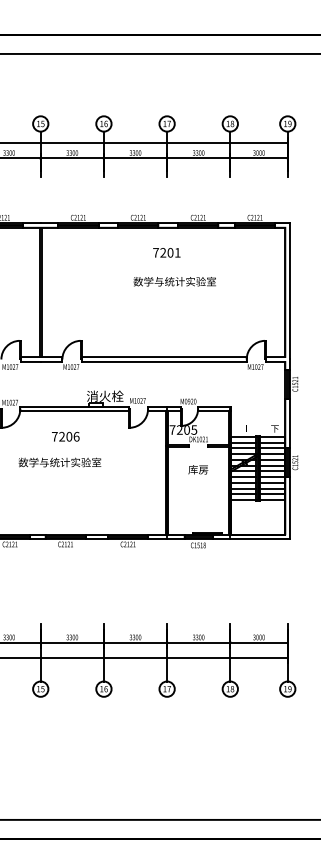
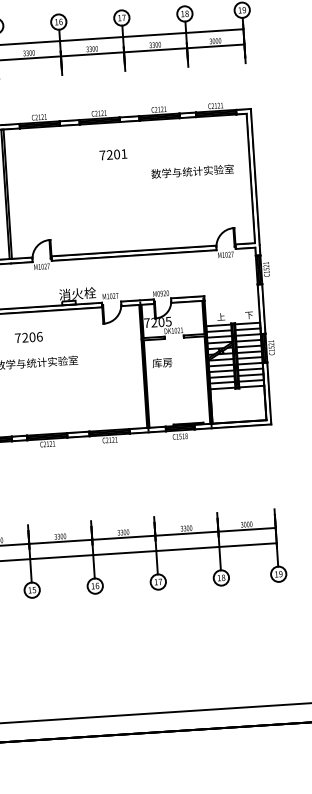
text: (166, 252) -> (113, 154), moved
text: (174, 281) -> (192, 171), moved
text: (65, 436) -> (28, 337), moved
text: (198, 469) -> (162, 362), moved

